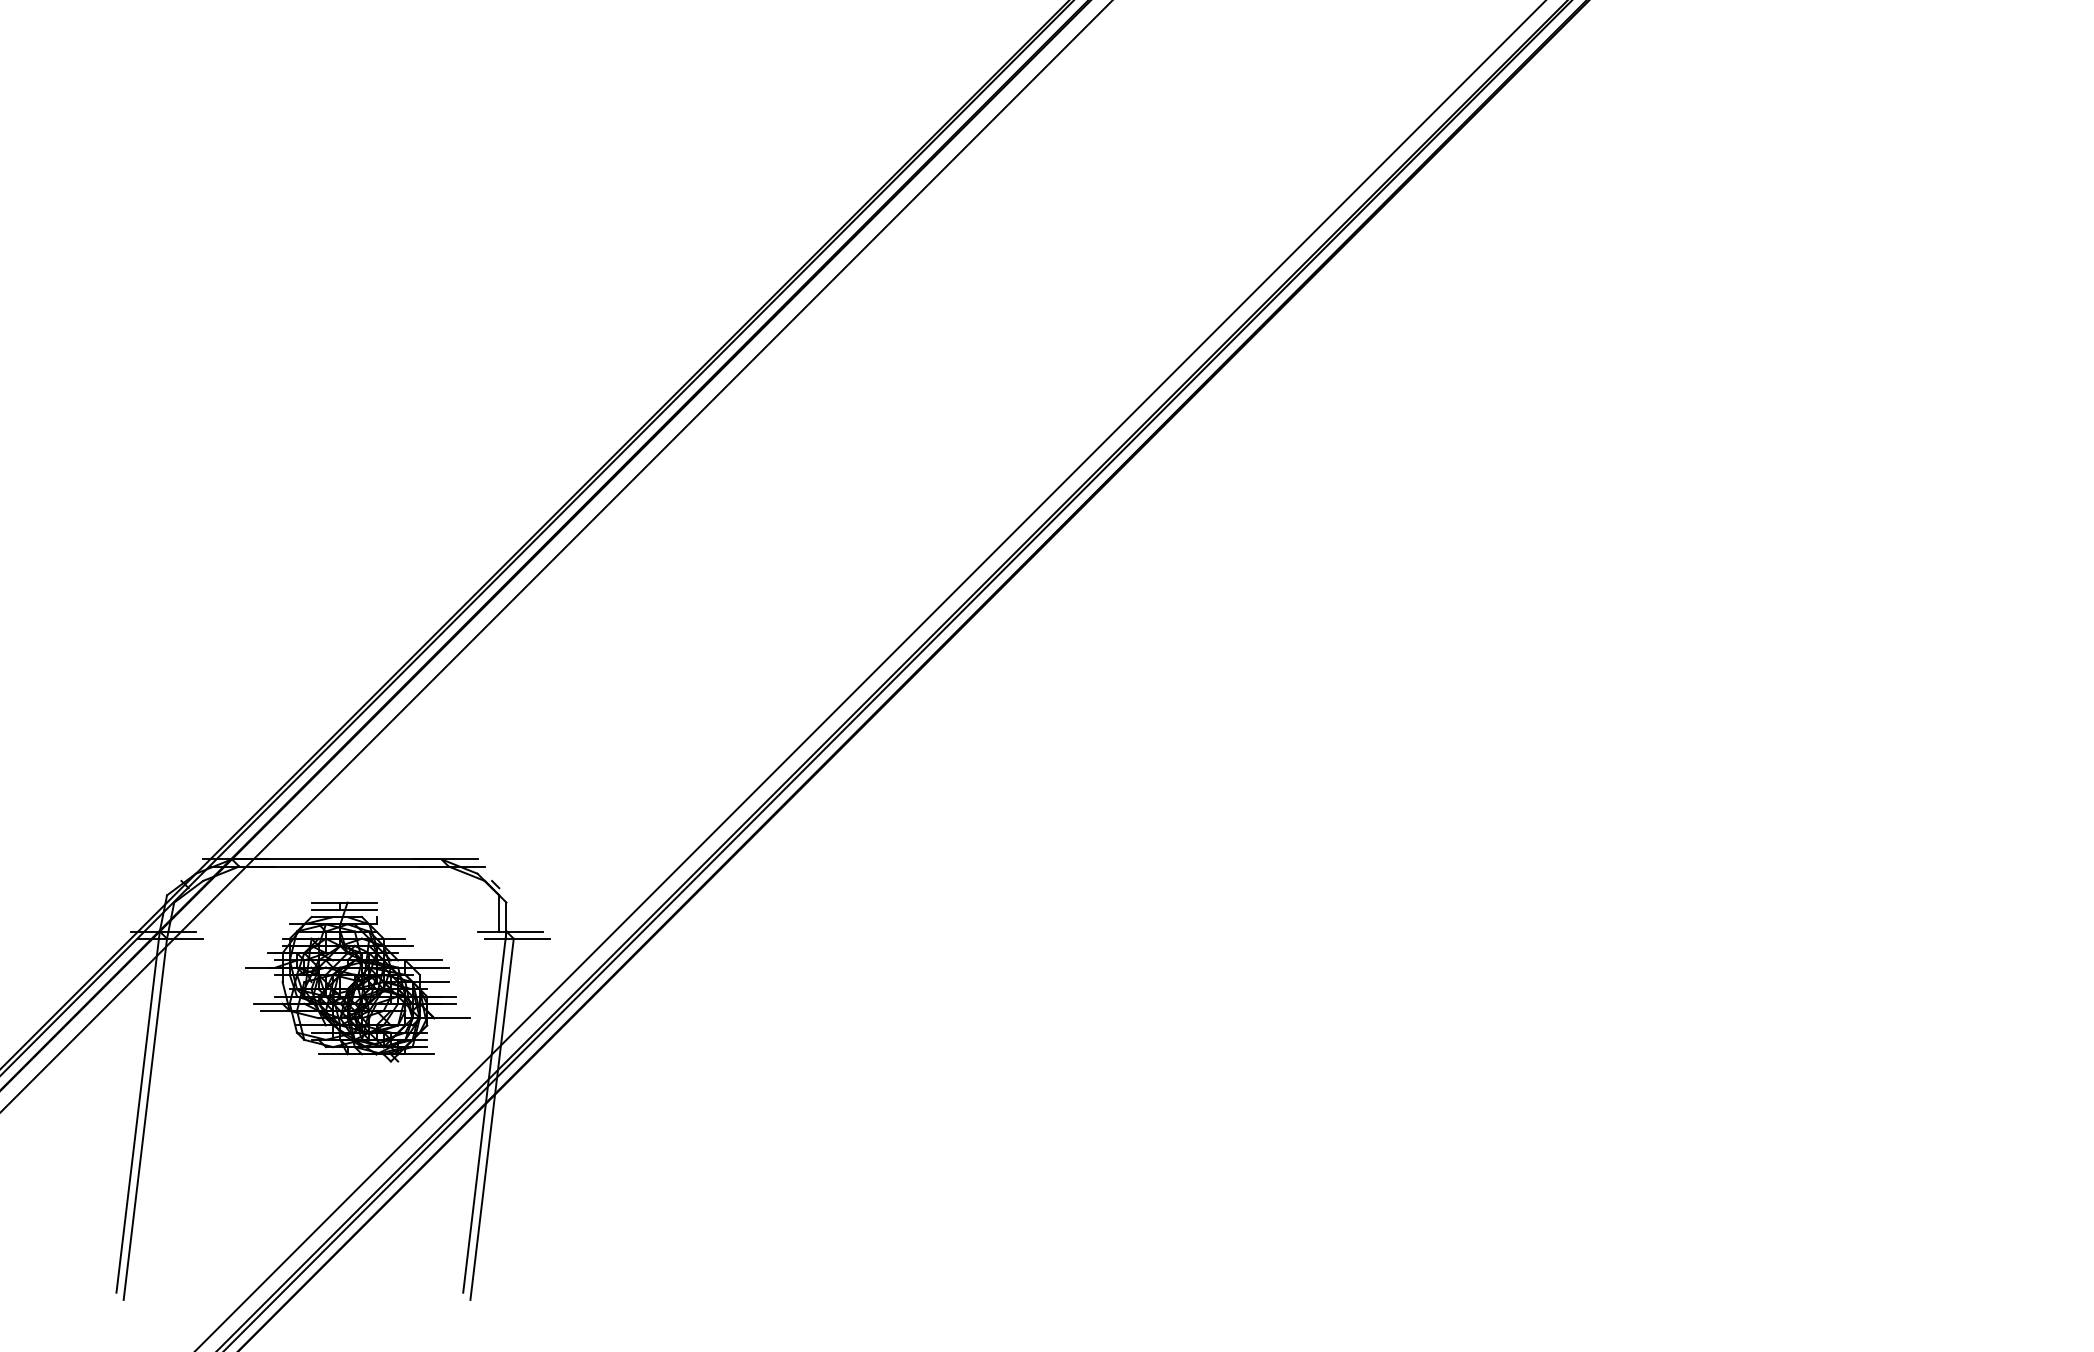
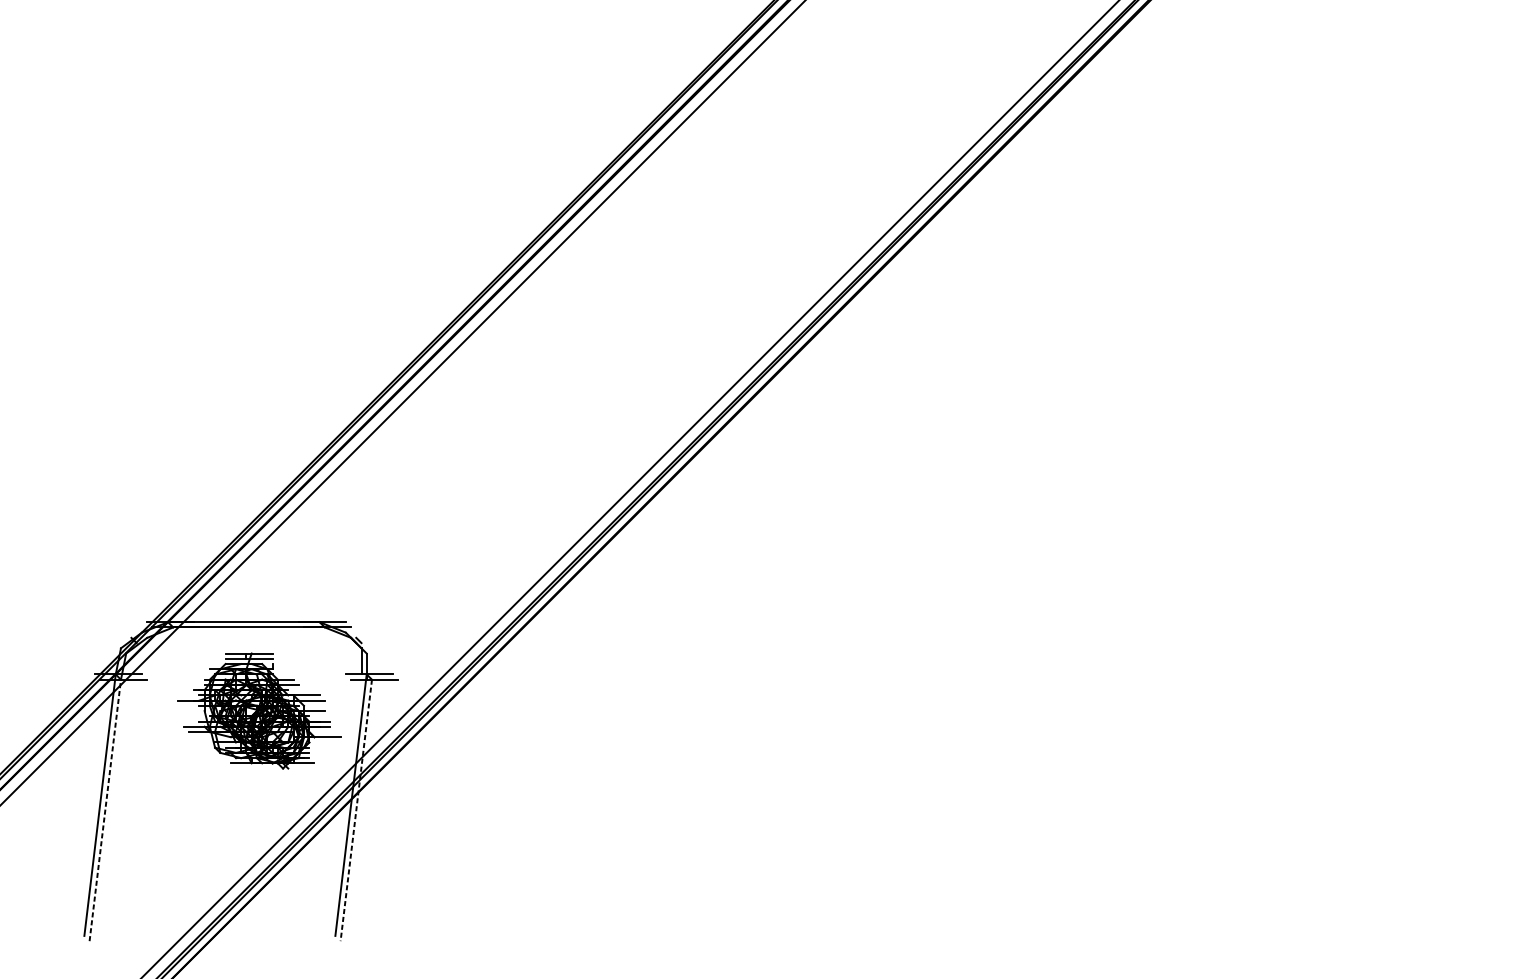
line: (145, 1119) -> (105, 810), solid -> dashed
line: (492, 1119) -> (356, 810), solid -> dashed

